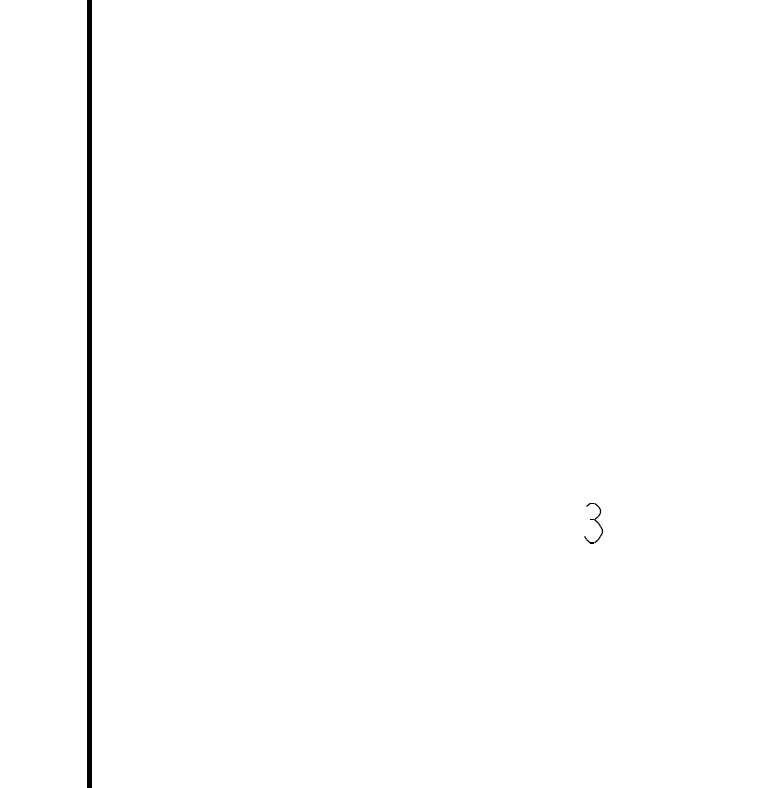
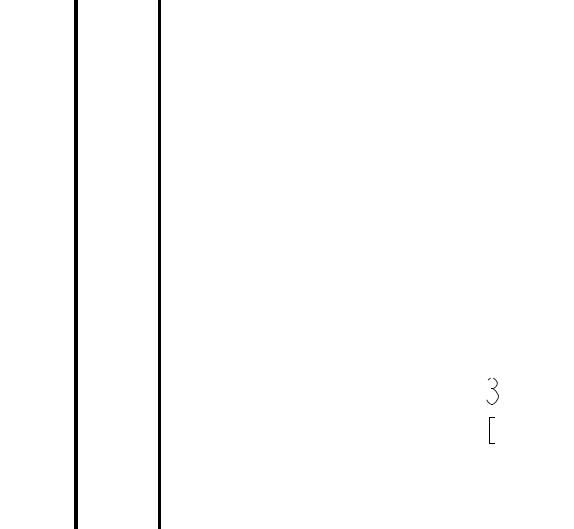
part: (591, 582) -> (491, 430), added

